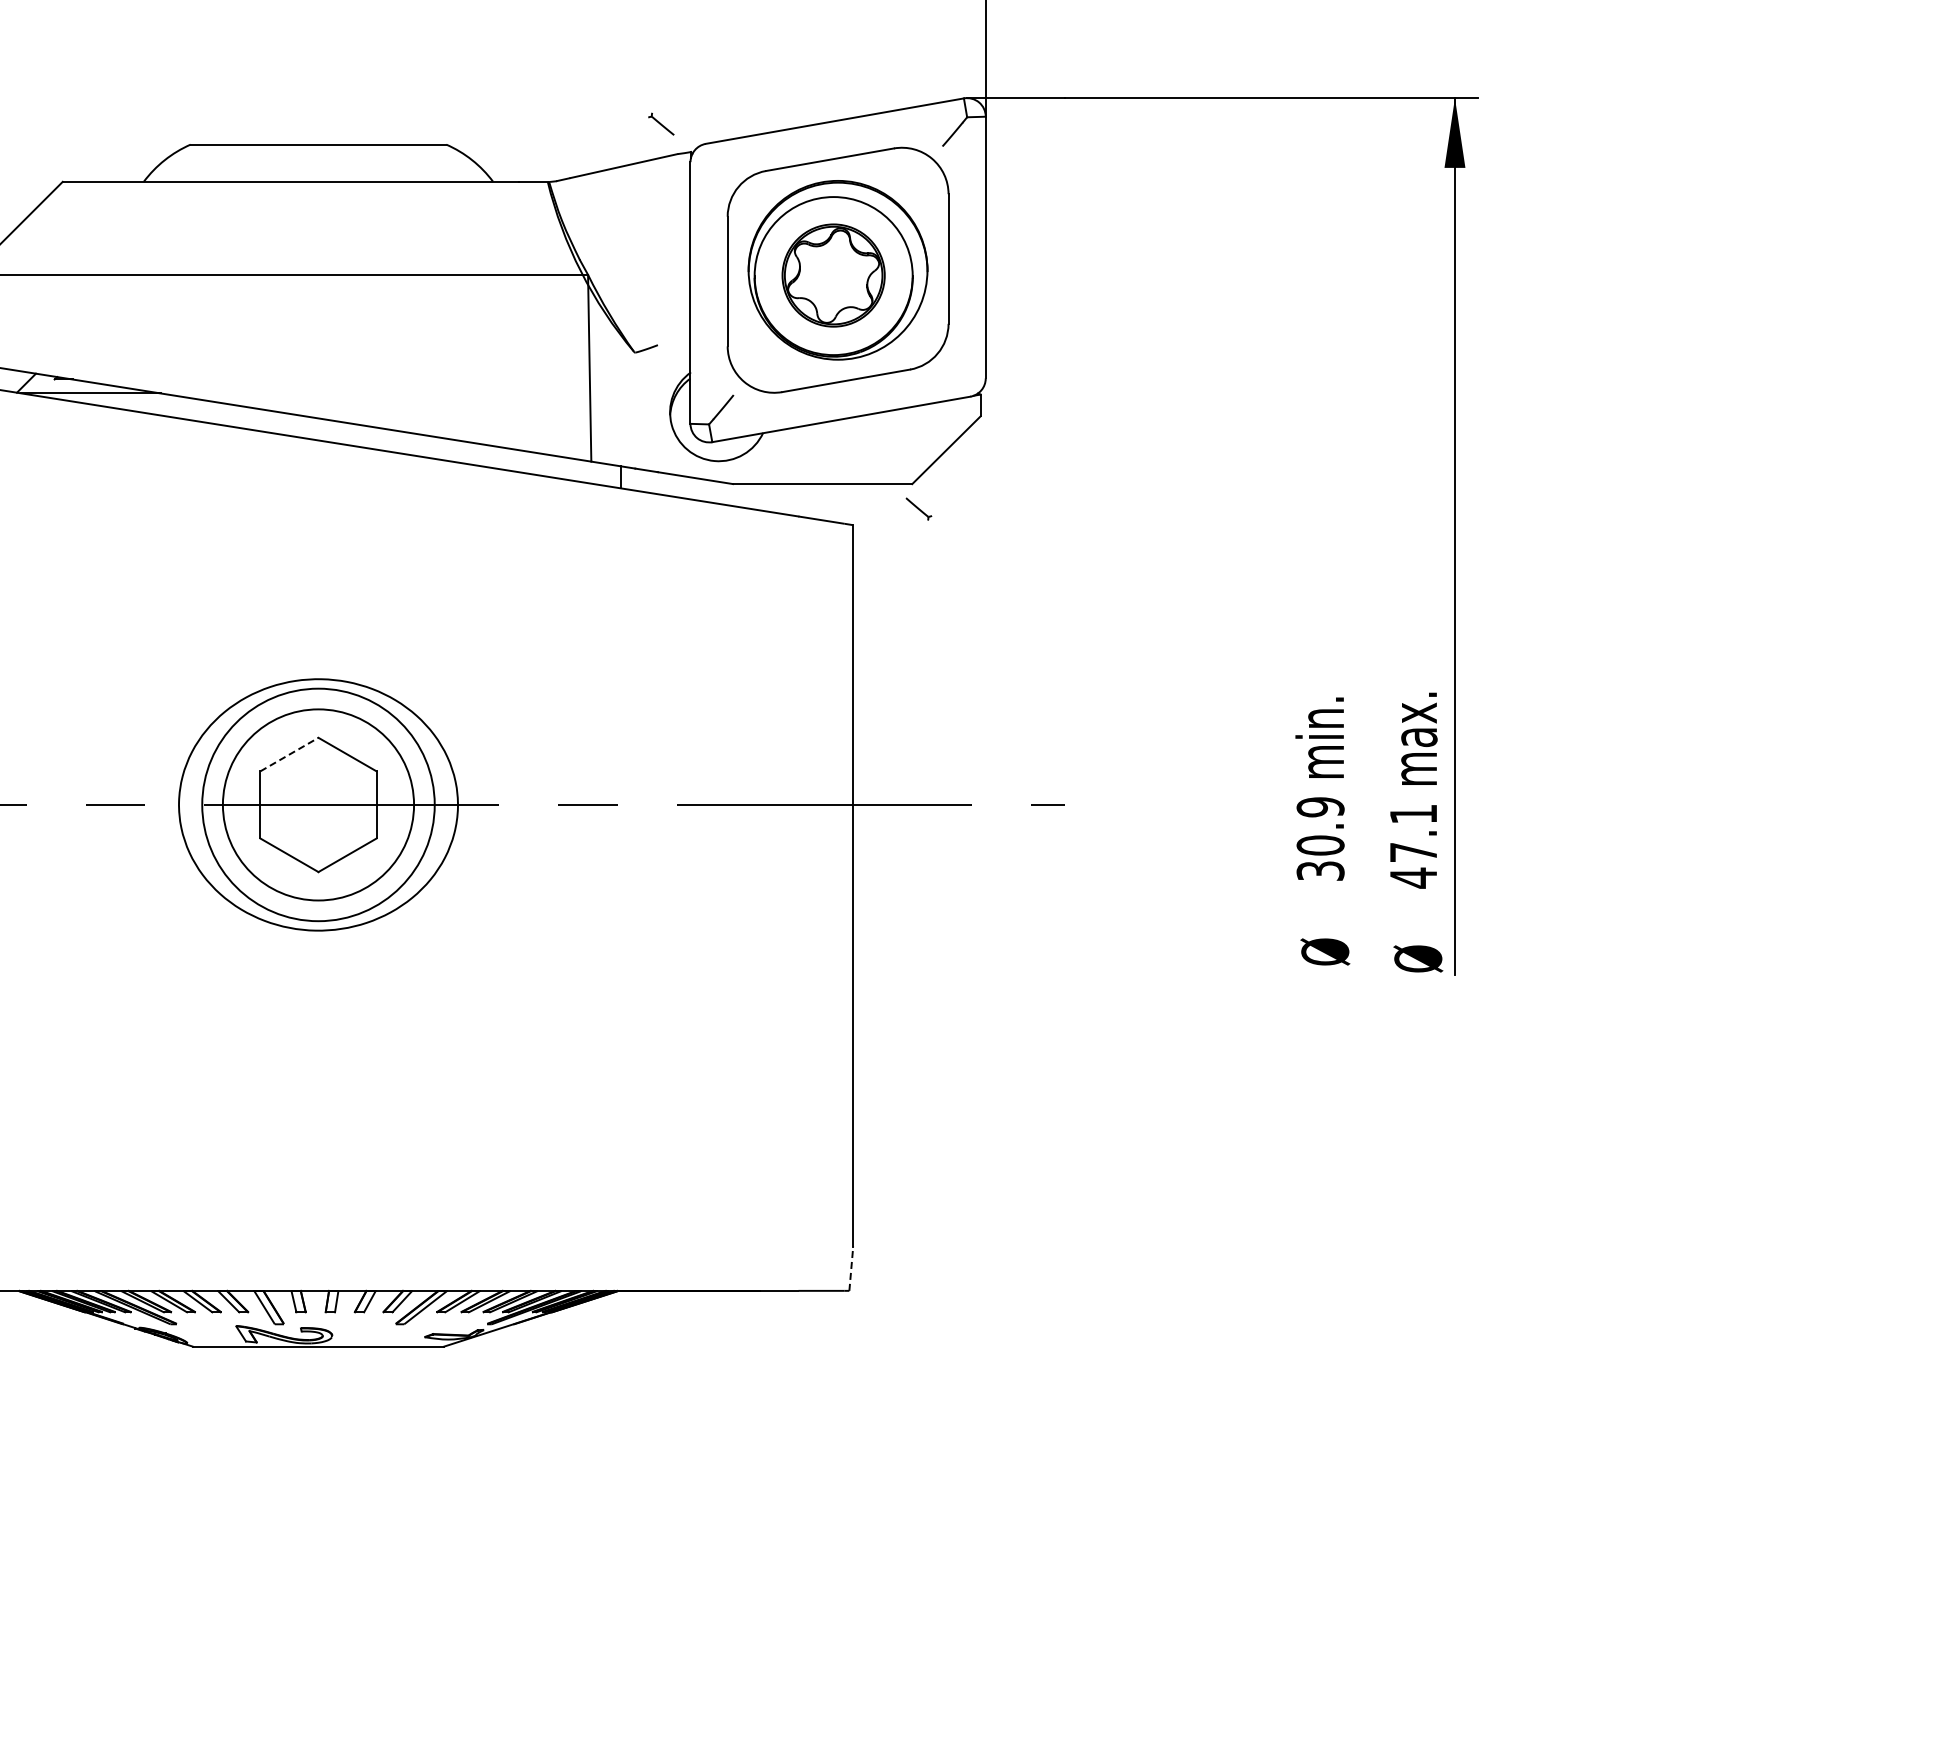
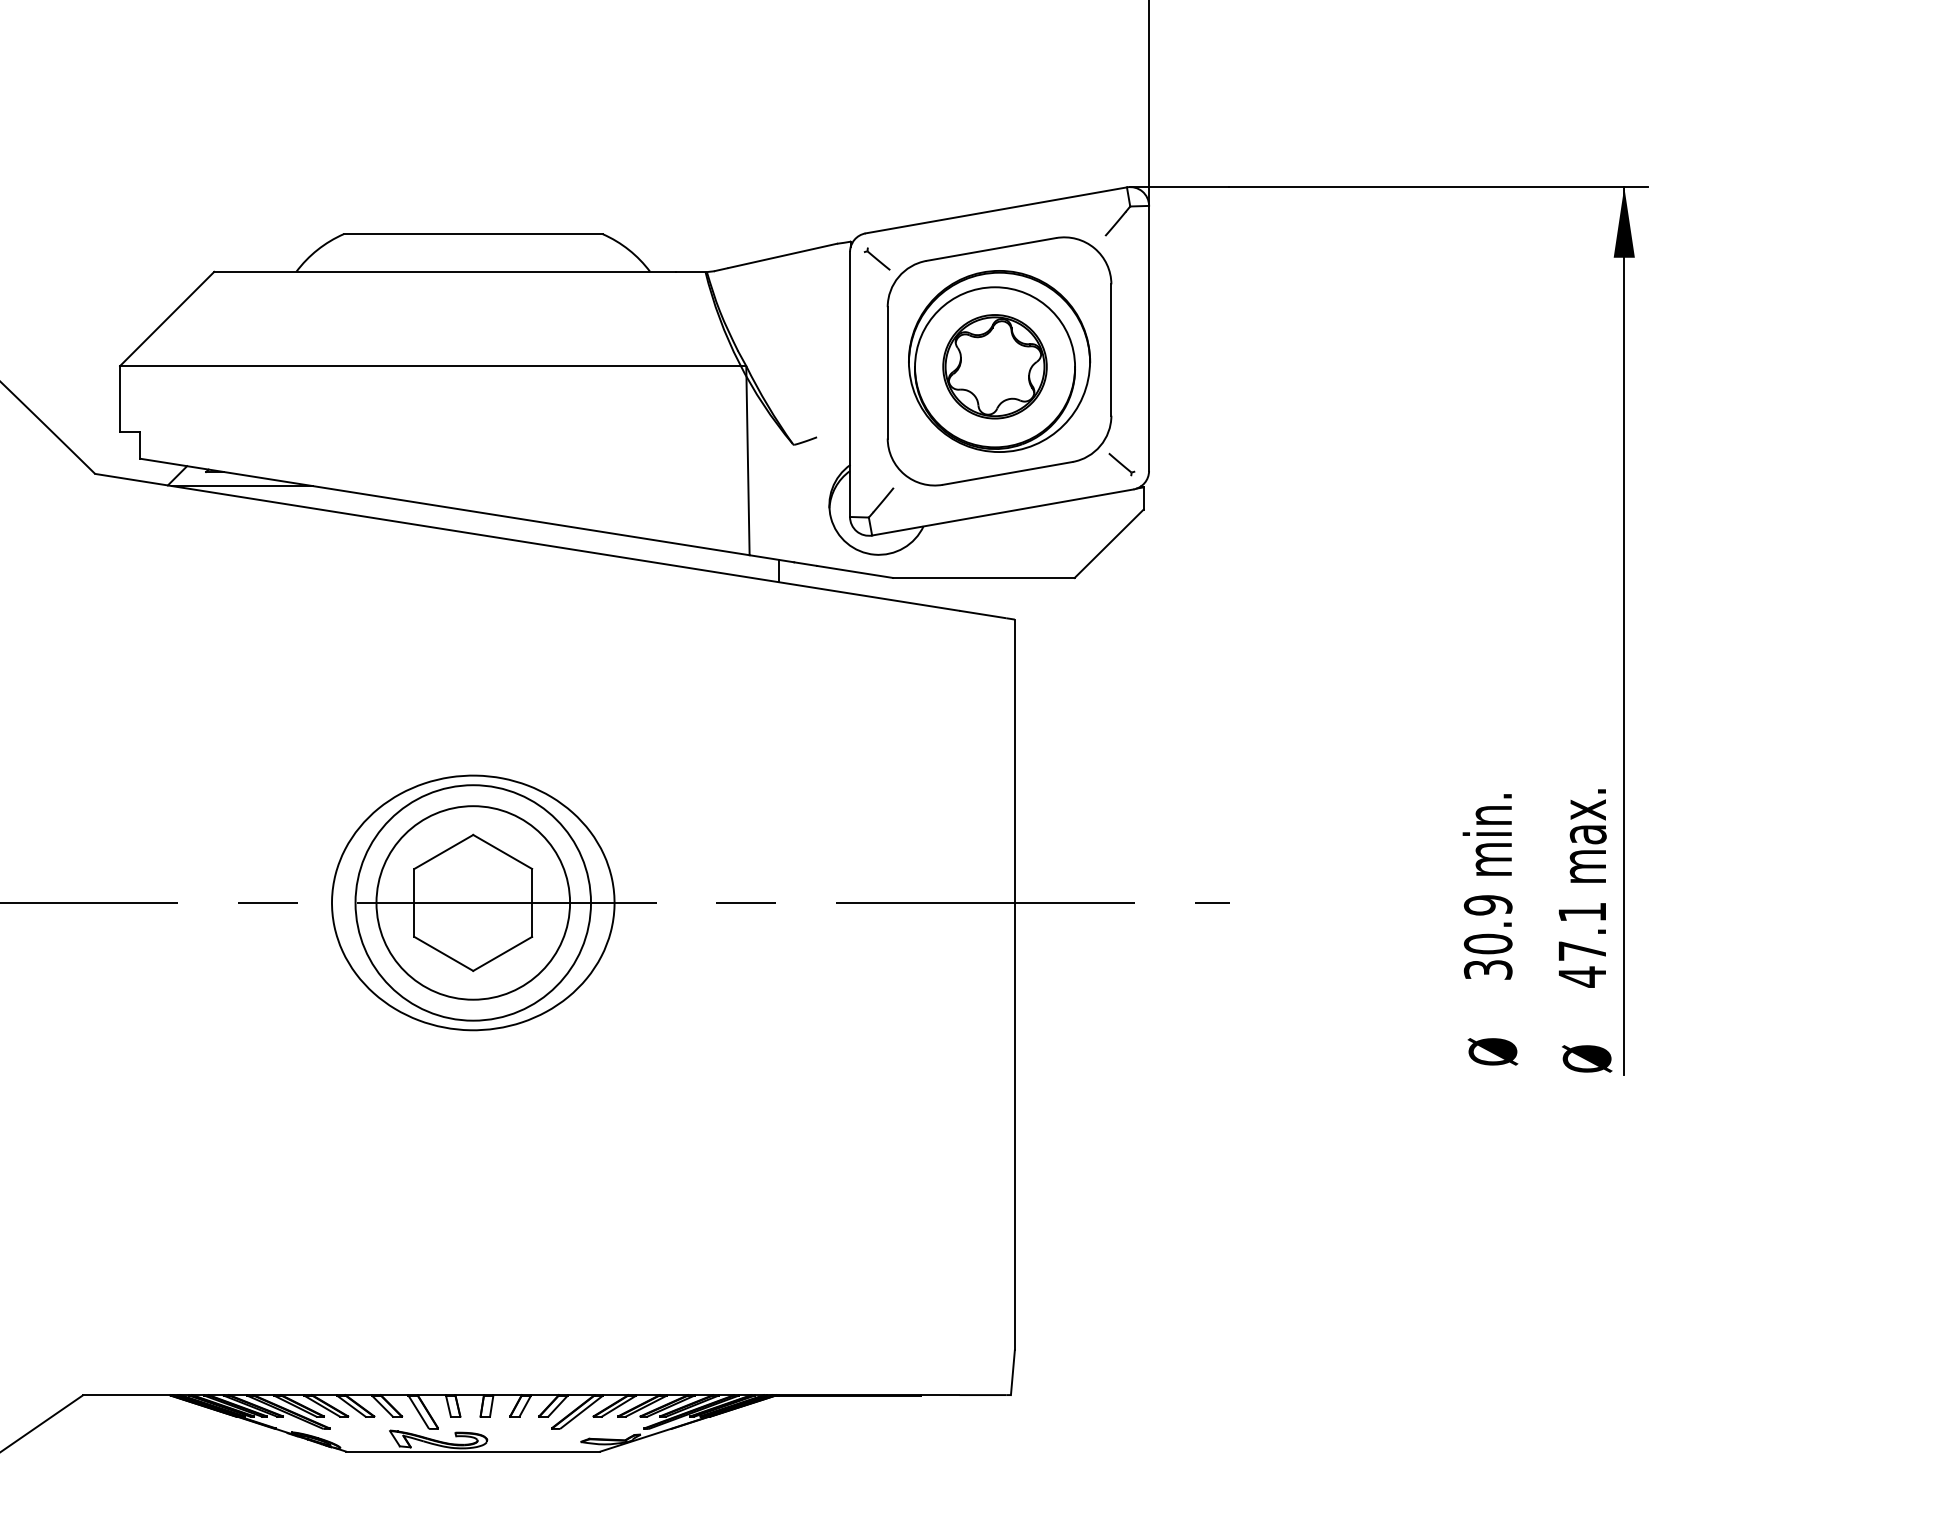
part: (661, 123) -> (877, 258), moved
part: (918, 508) -> (1121, 463), moved
line: (289, 754) -> (443, 851), dashed -> solid
line: (851, 1268) -> (1013, 1372), dashed -> solid

